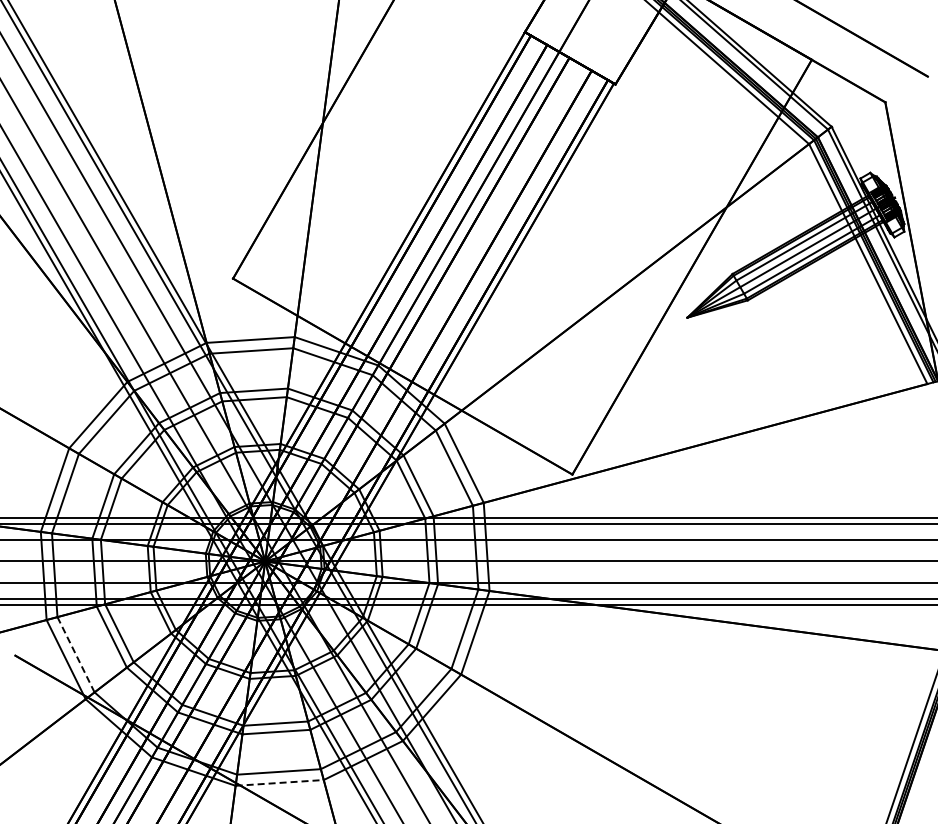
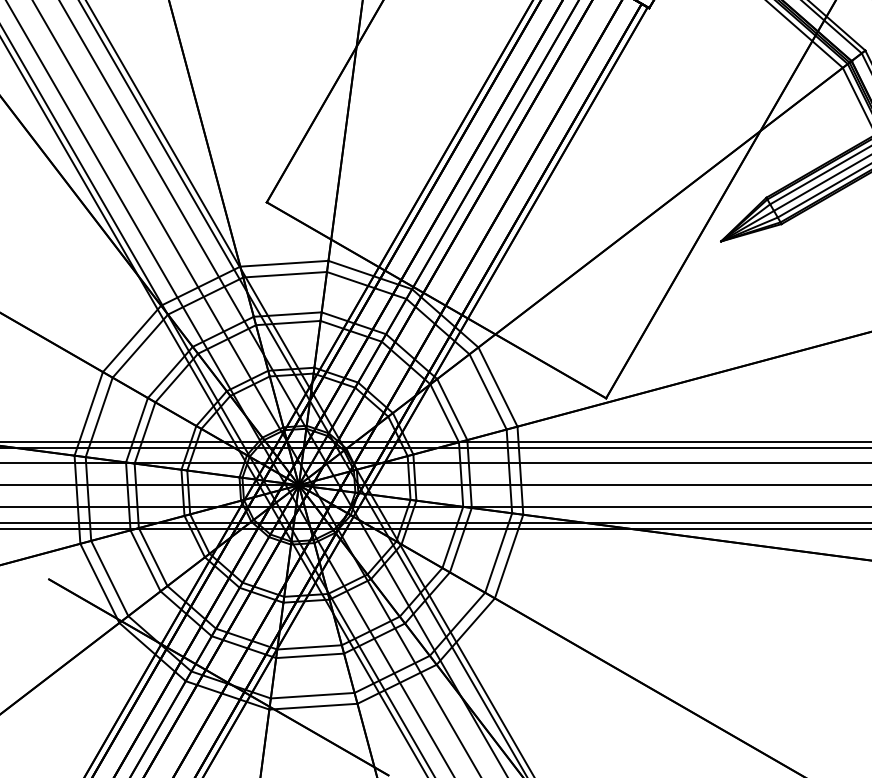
line: (76, 654) -> (110, 578), dashed -> solid
line: (280, 782) -> (314, 706), dashed -> solid

